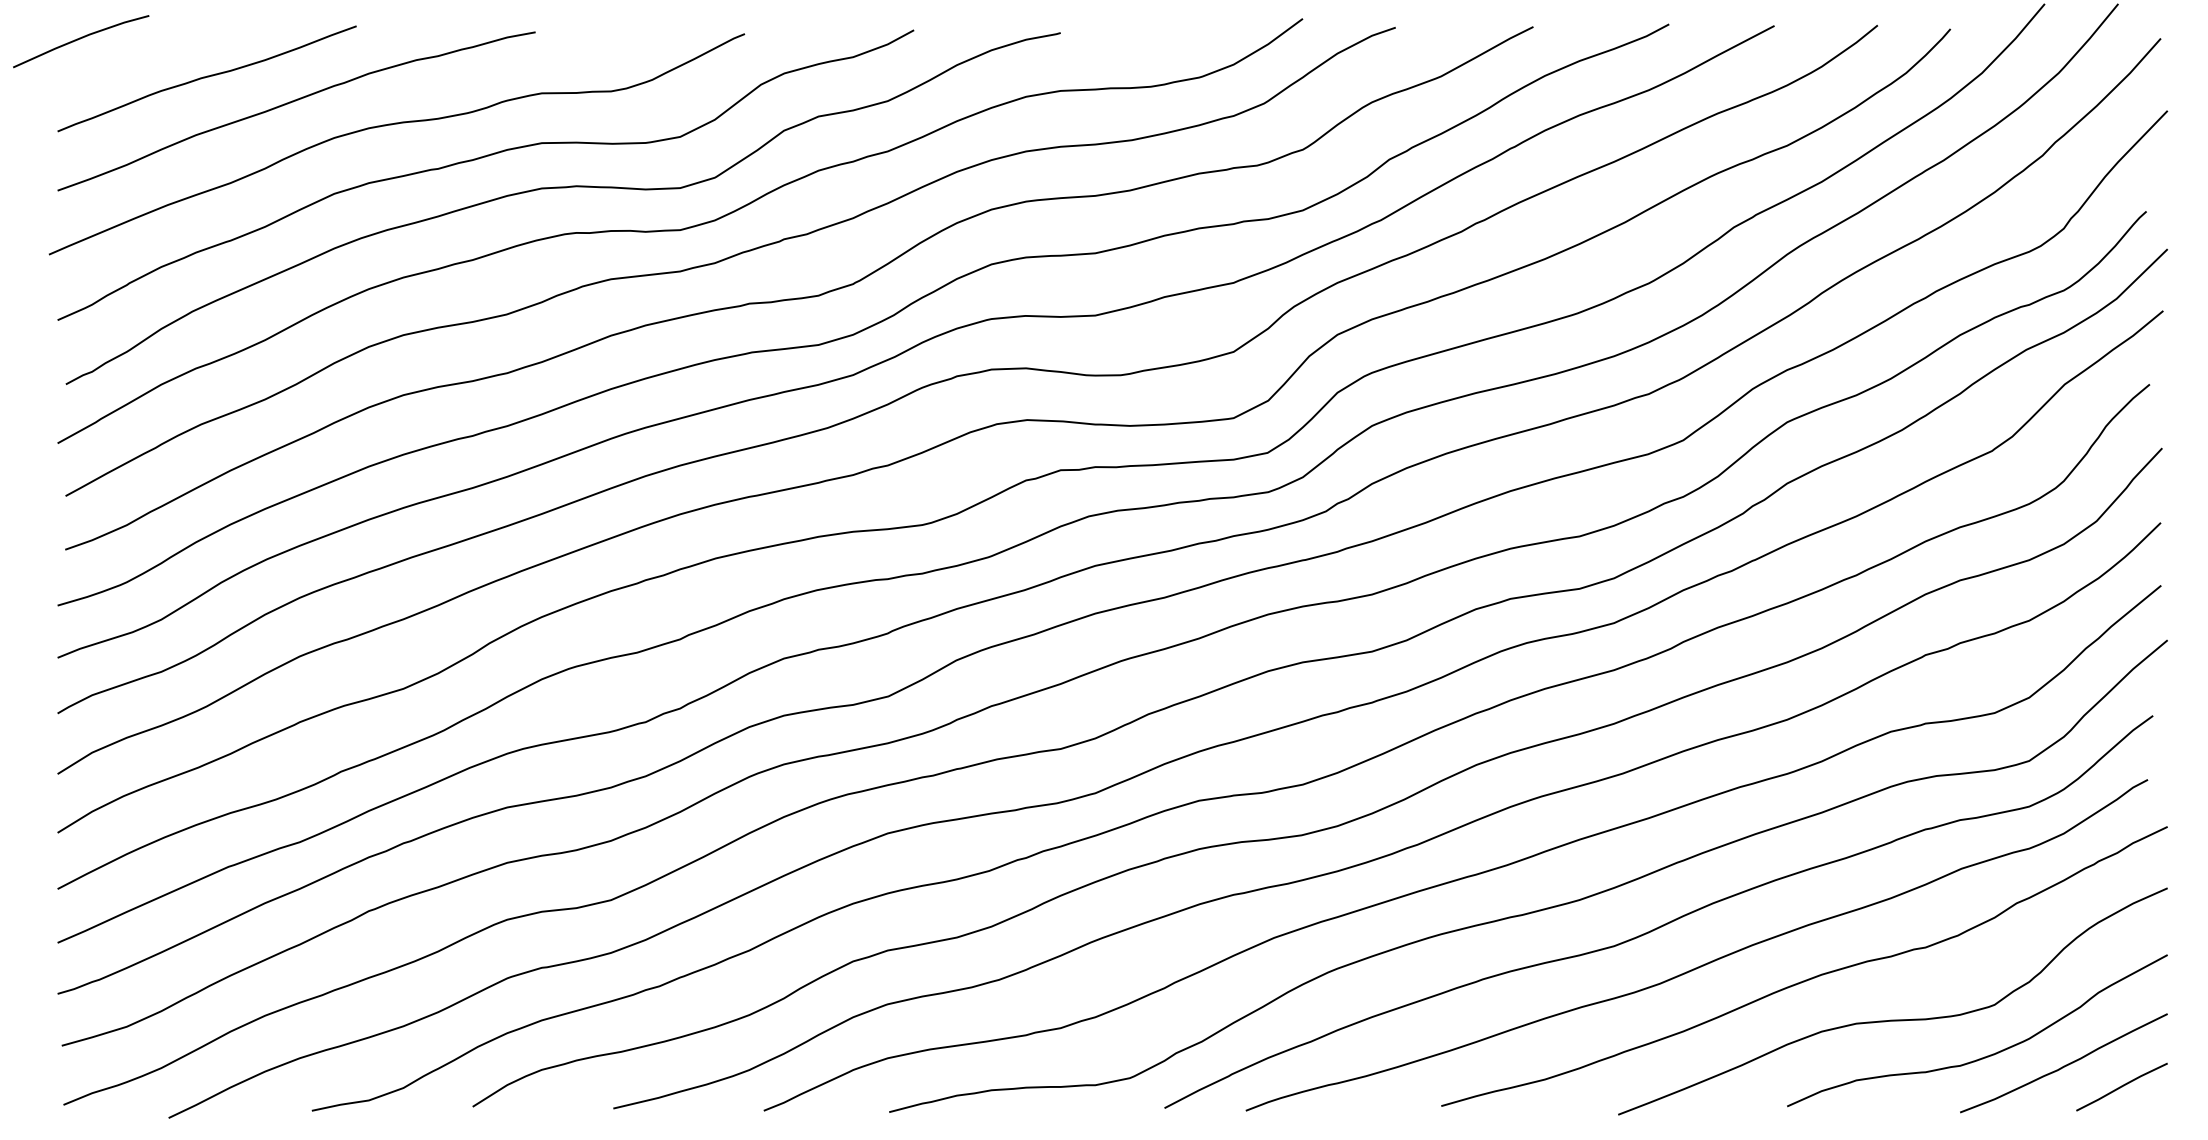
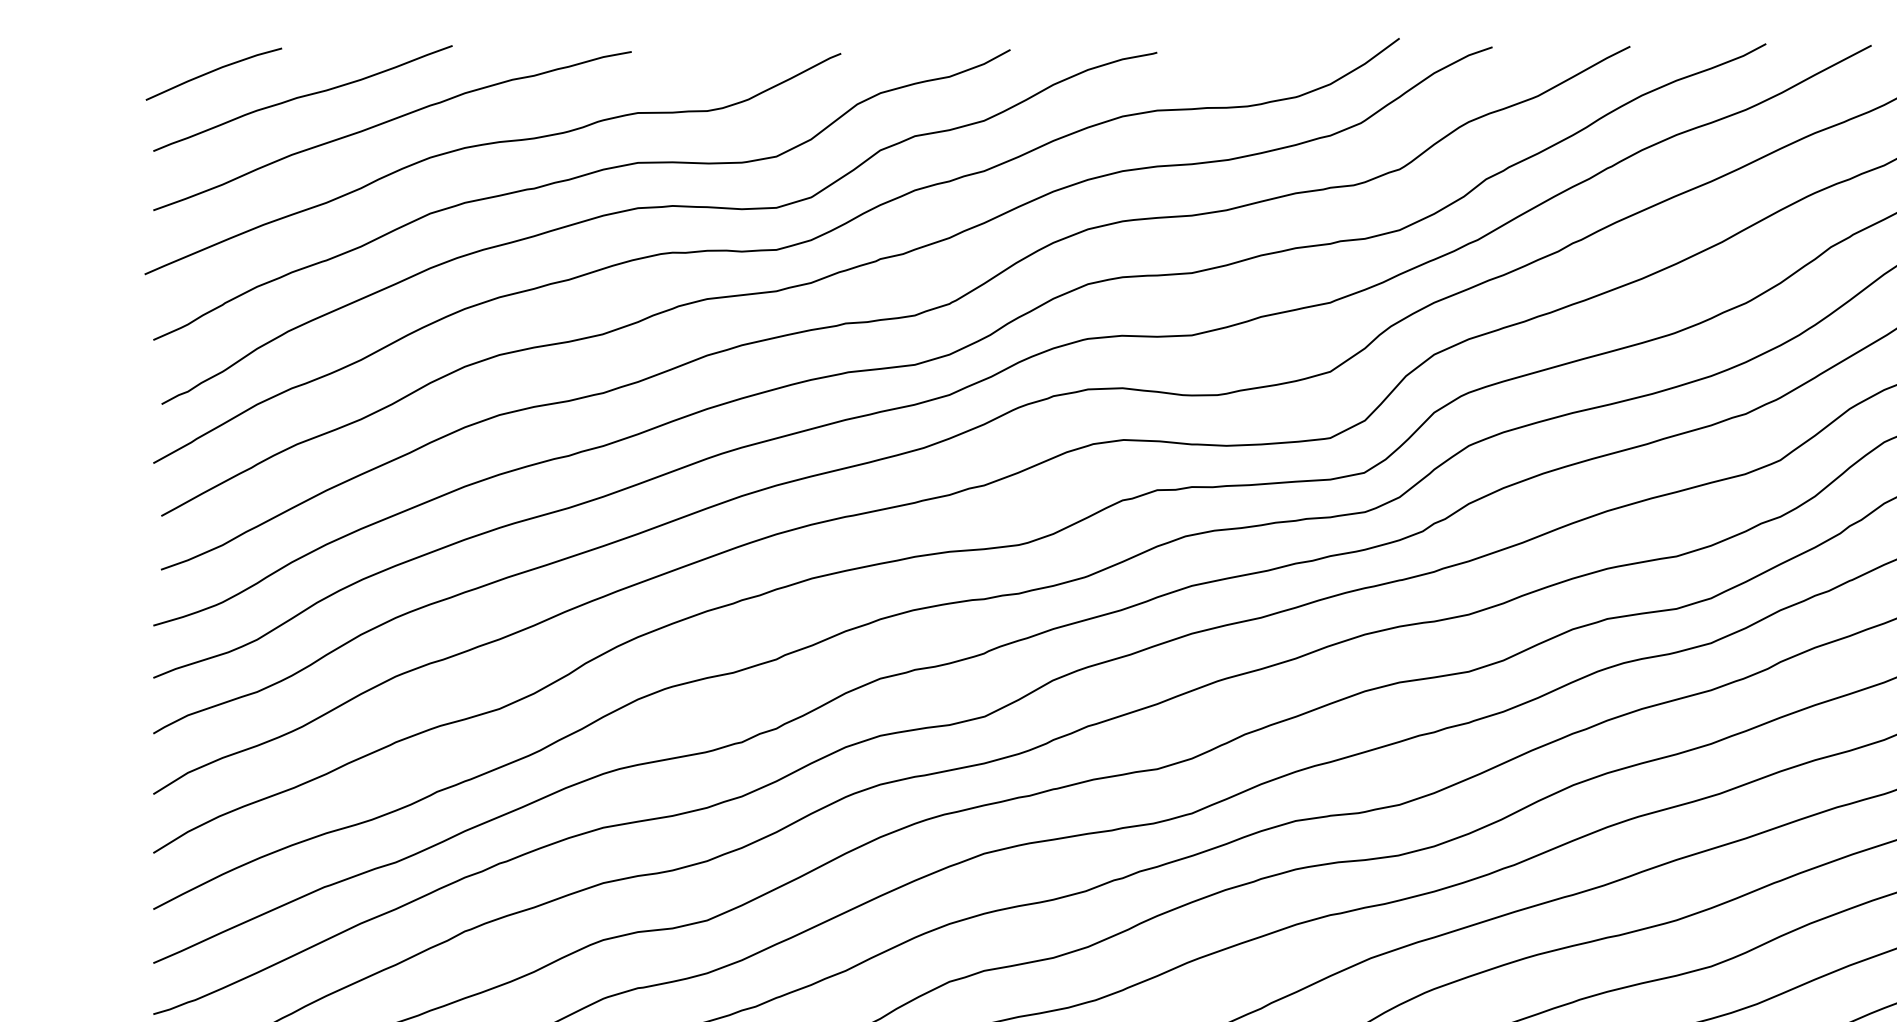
line: (80, 39) -> (213, 72), moved

